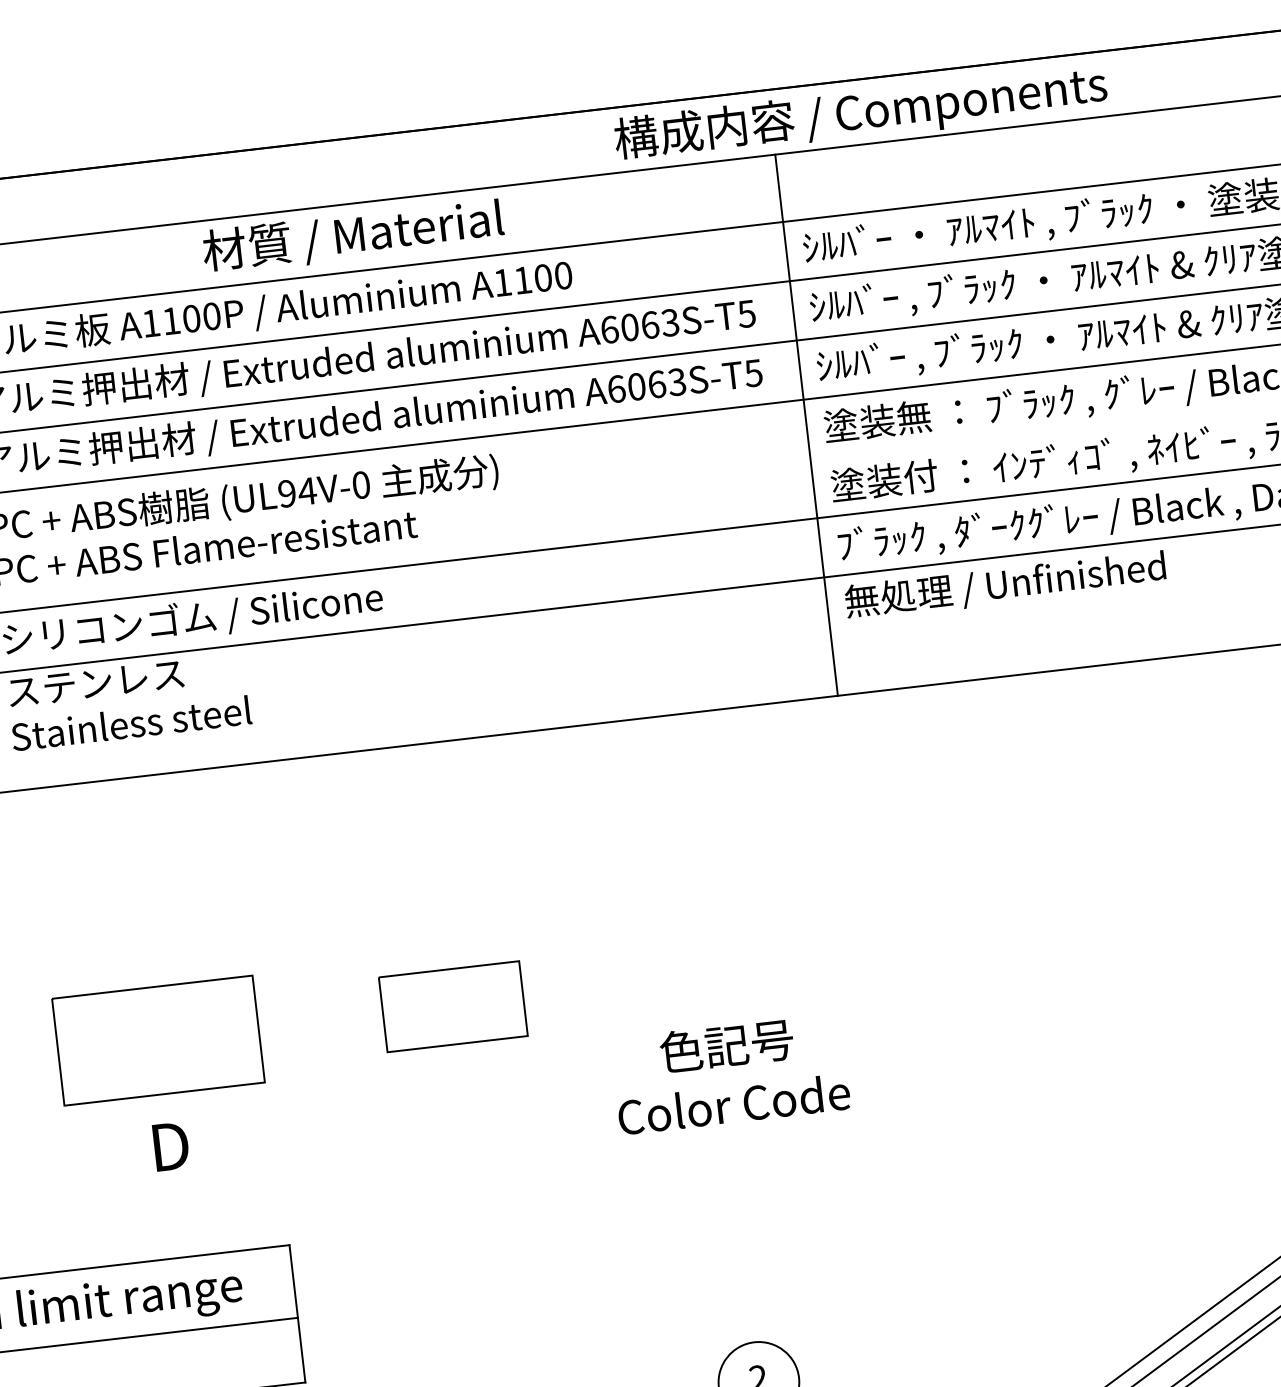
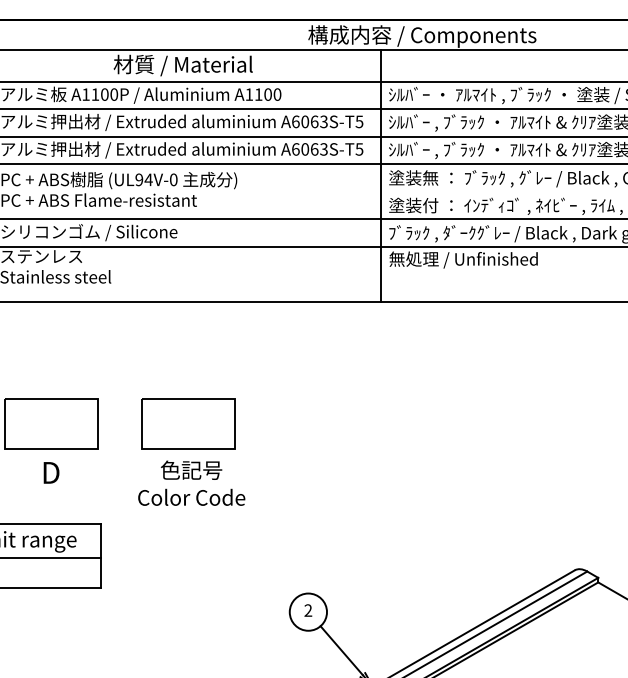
part: (453, 1006) -> (188, 423), size x1.43
text: (729, 1072) -> (191, 482), moved

